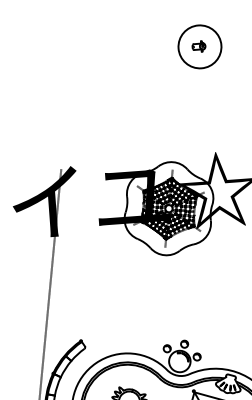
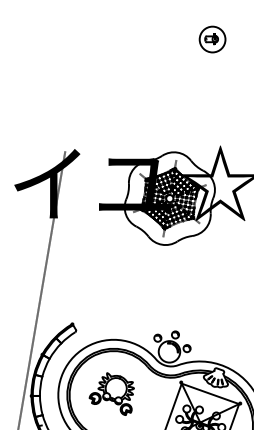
circle: (199, 46) -> (212, 39), size x0.6

